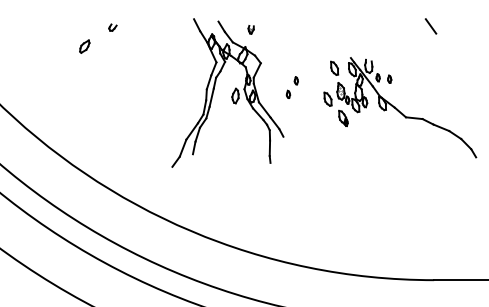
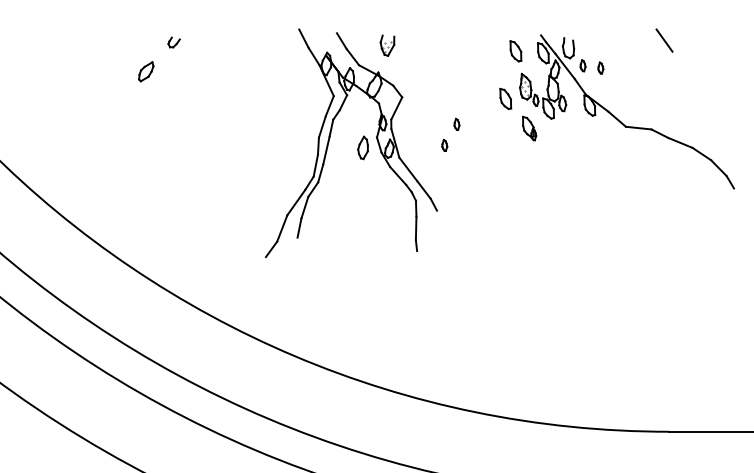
part: (250, 29) -> (386, 45), size x1.67
part: (84, 46) -> (145, 71), moved
part: (400, 107) -> (617, 111), moved

